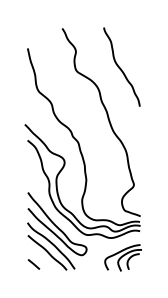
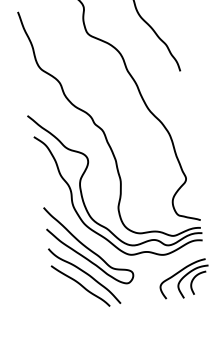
line: (33, 264) -> (63, 304), removed

